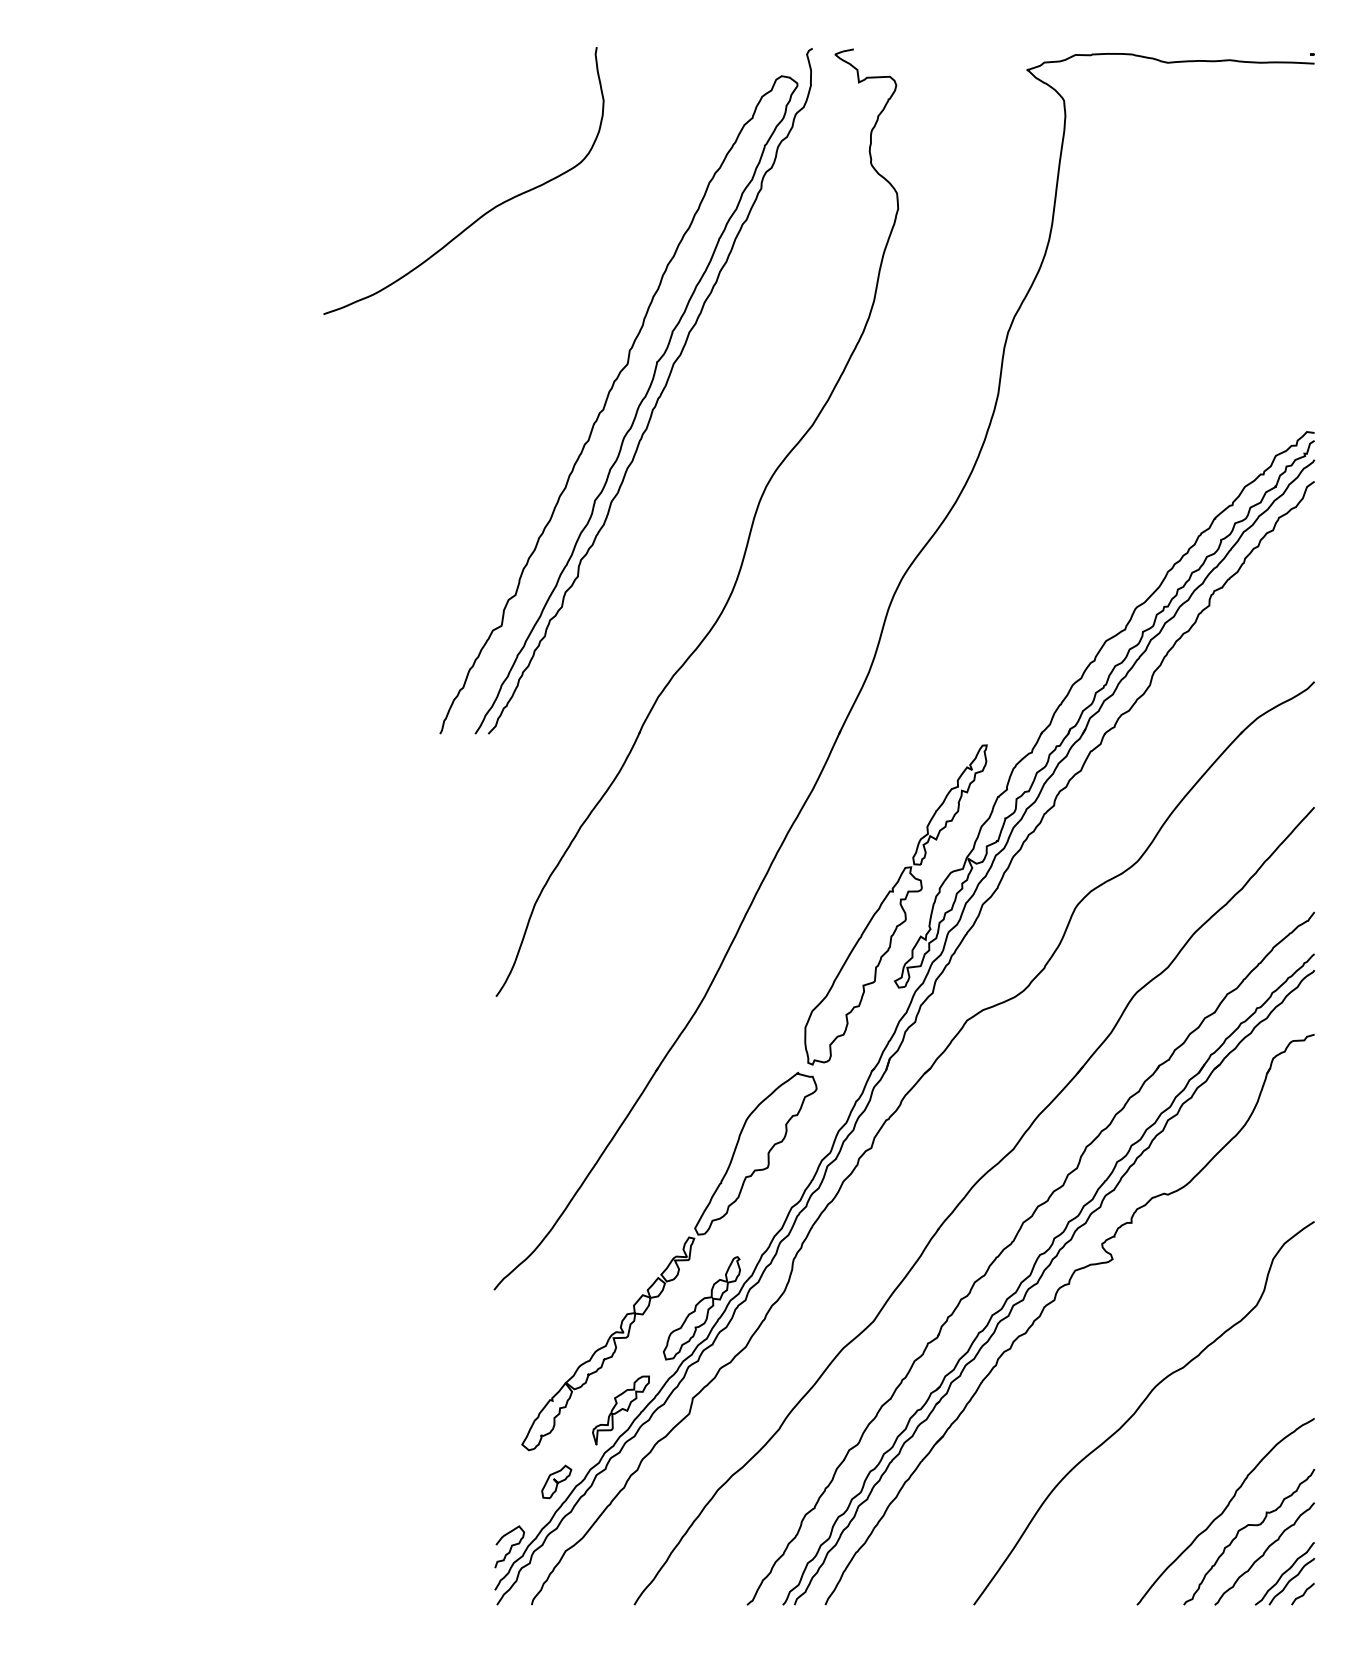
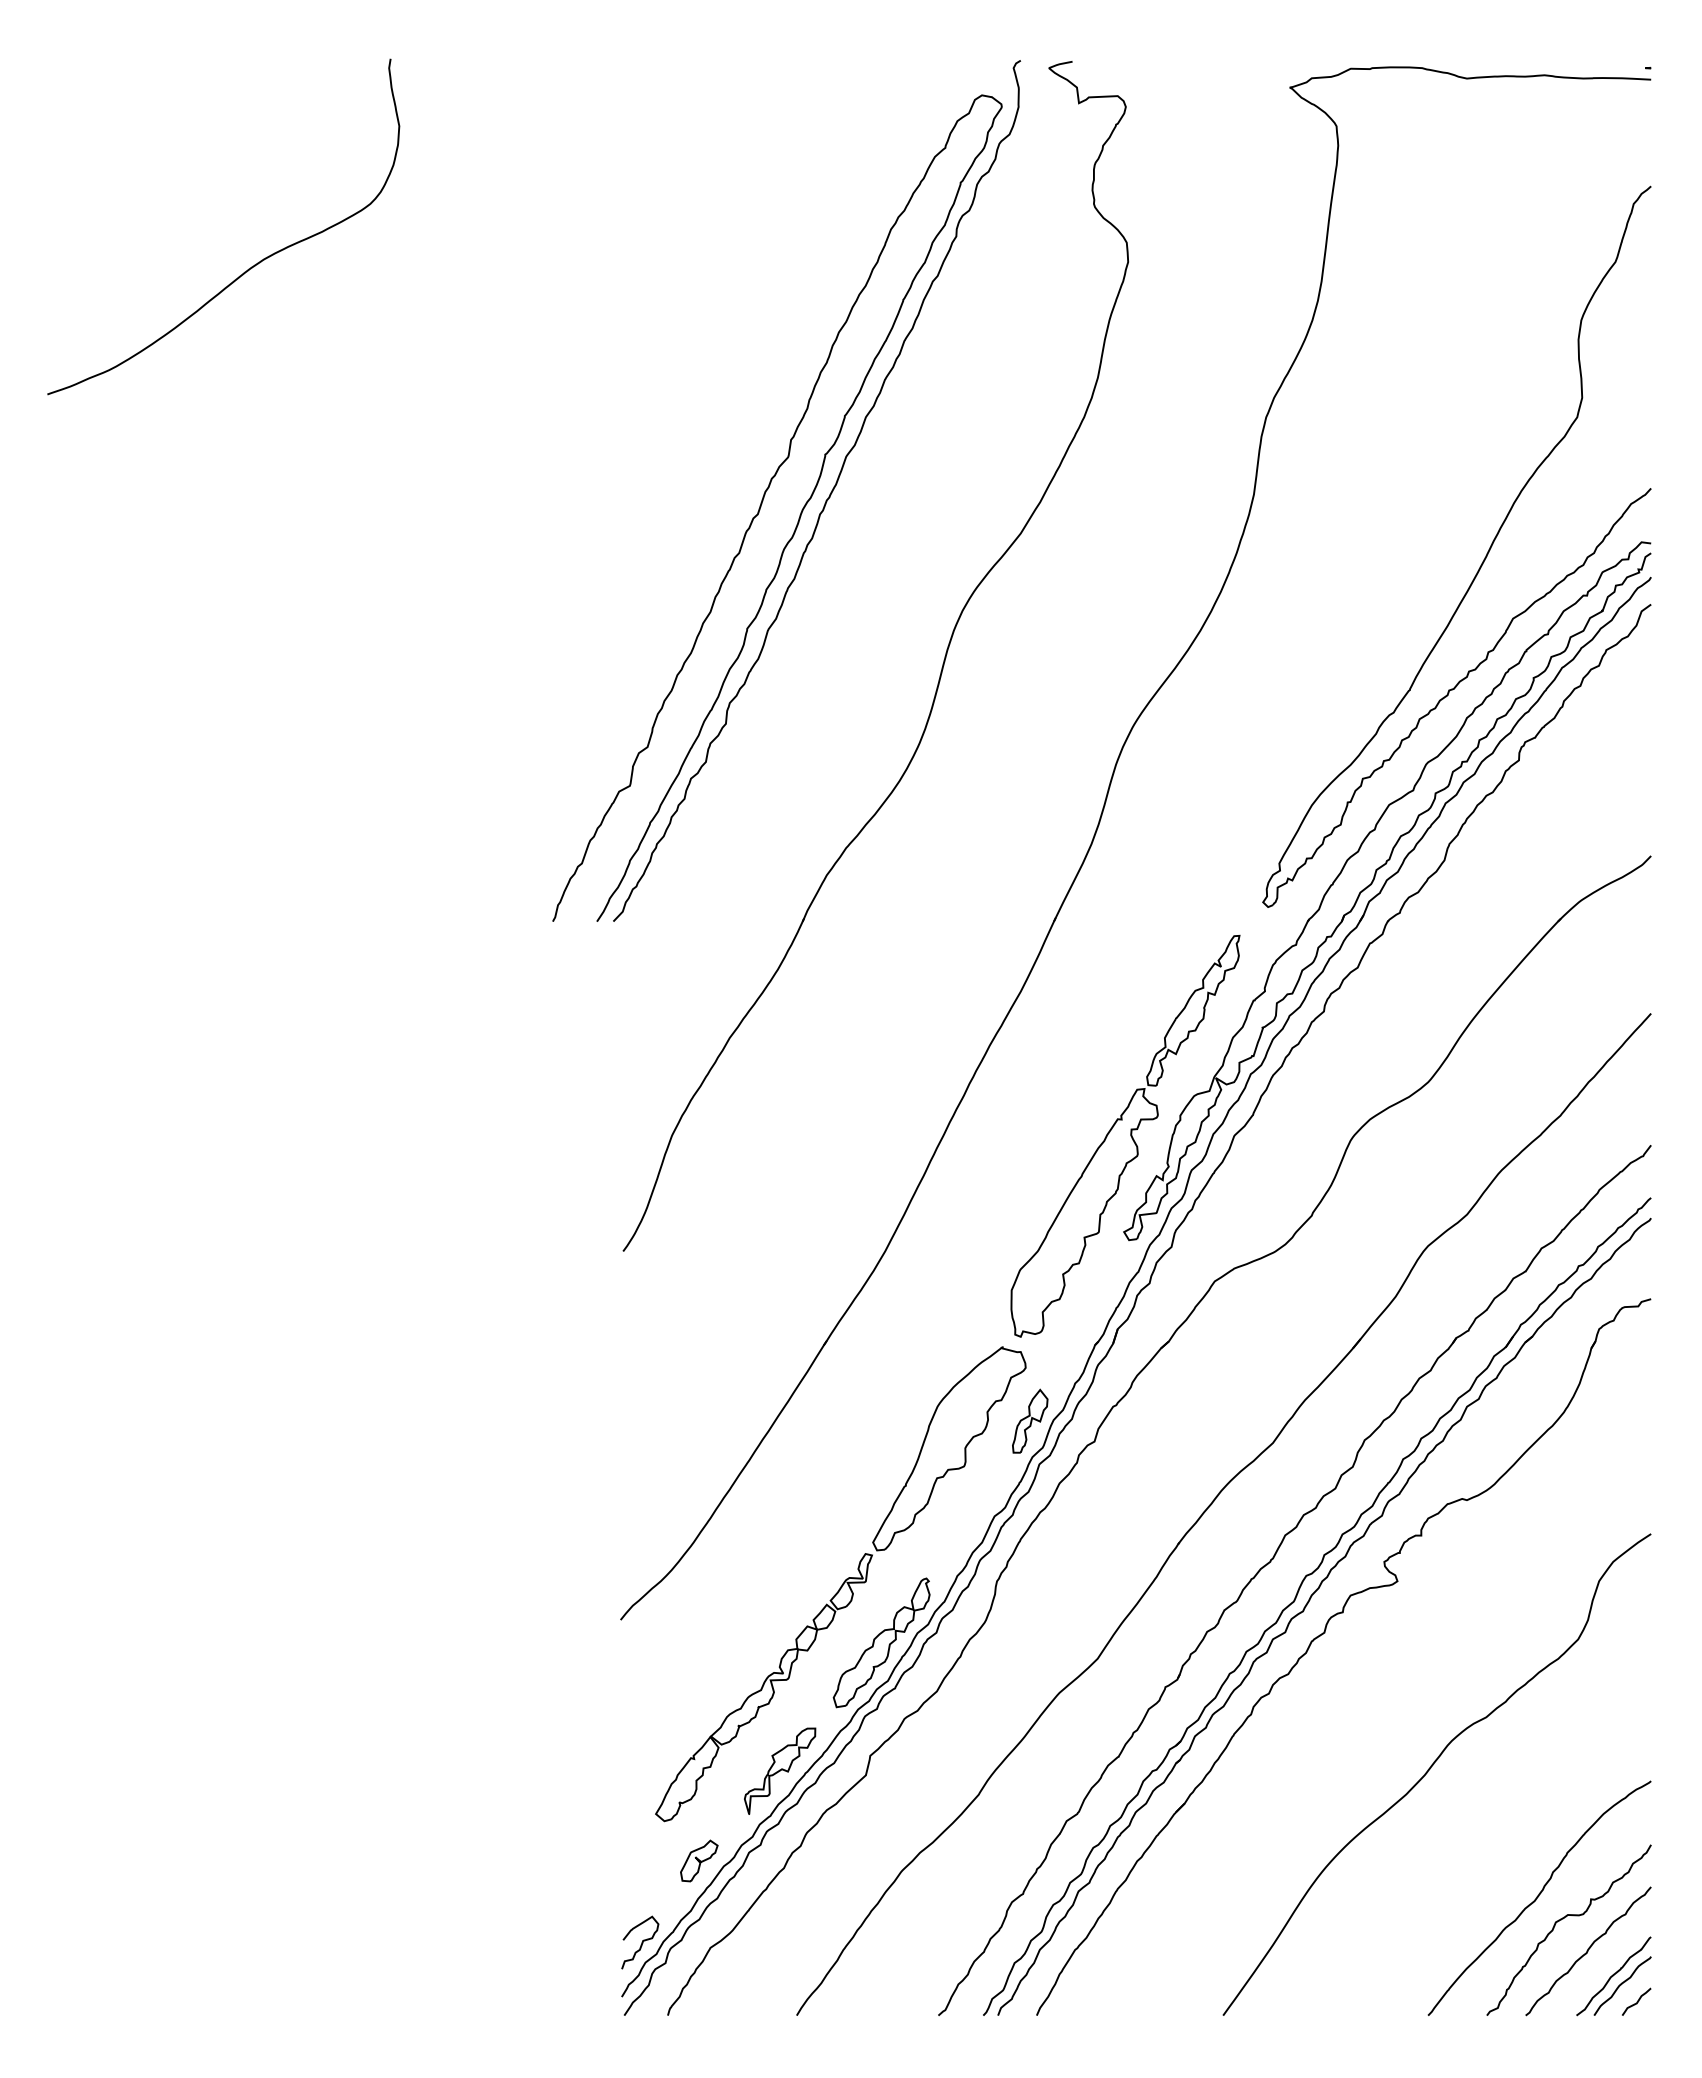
curve: (486, 212) -> (251, 266), moved
part: (1181, 445) -> (1483, 559), added
part: (820, 1131) -> (1030, 1420), added

